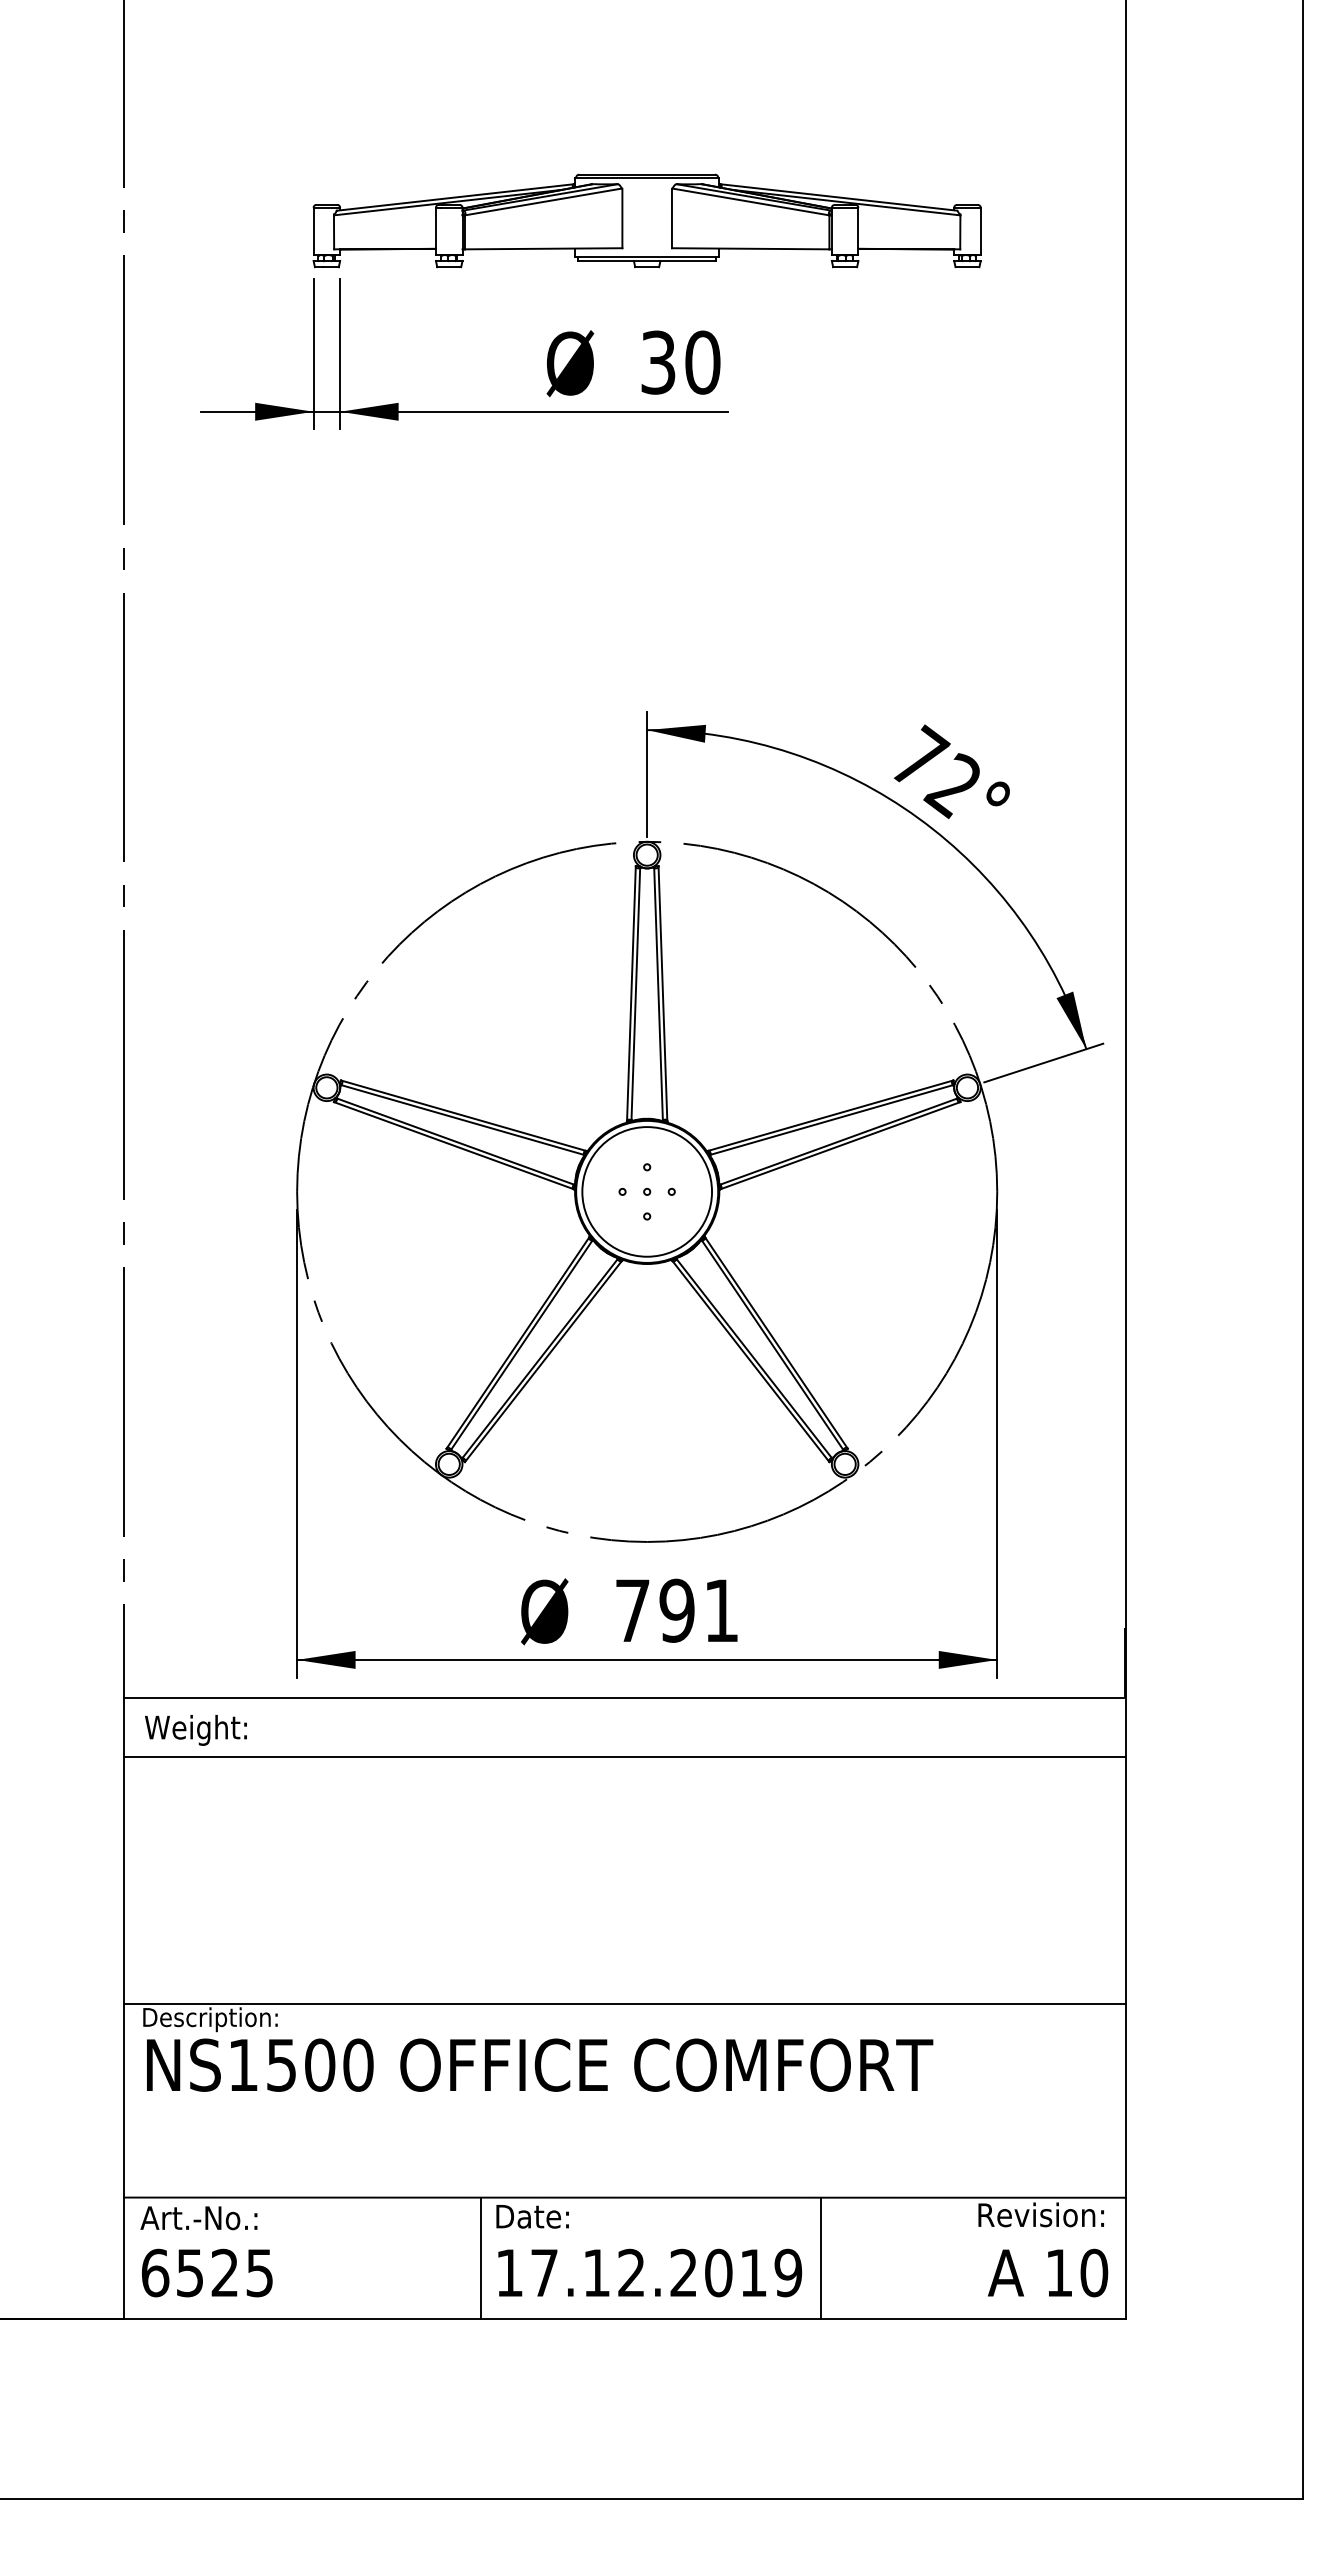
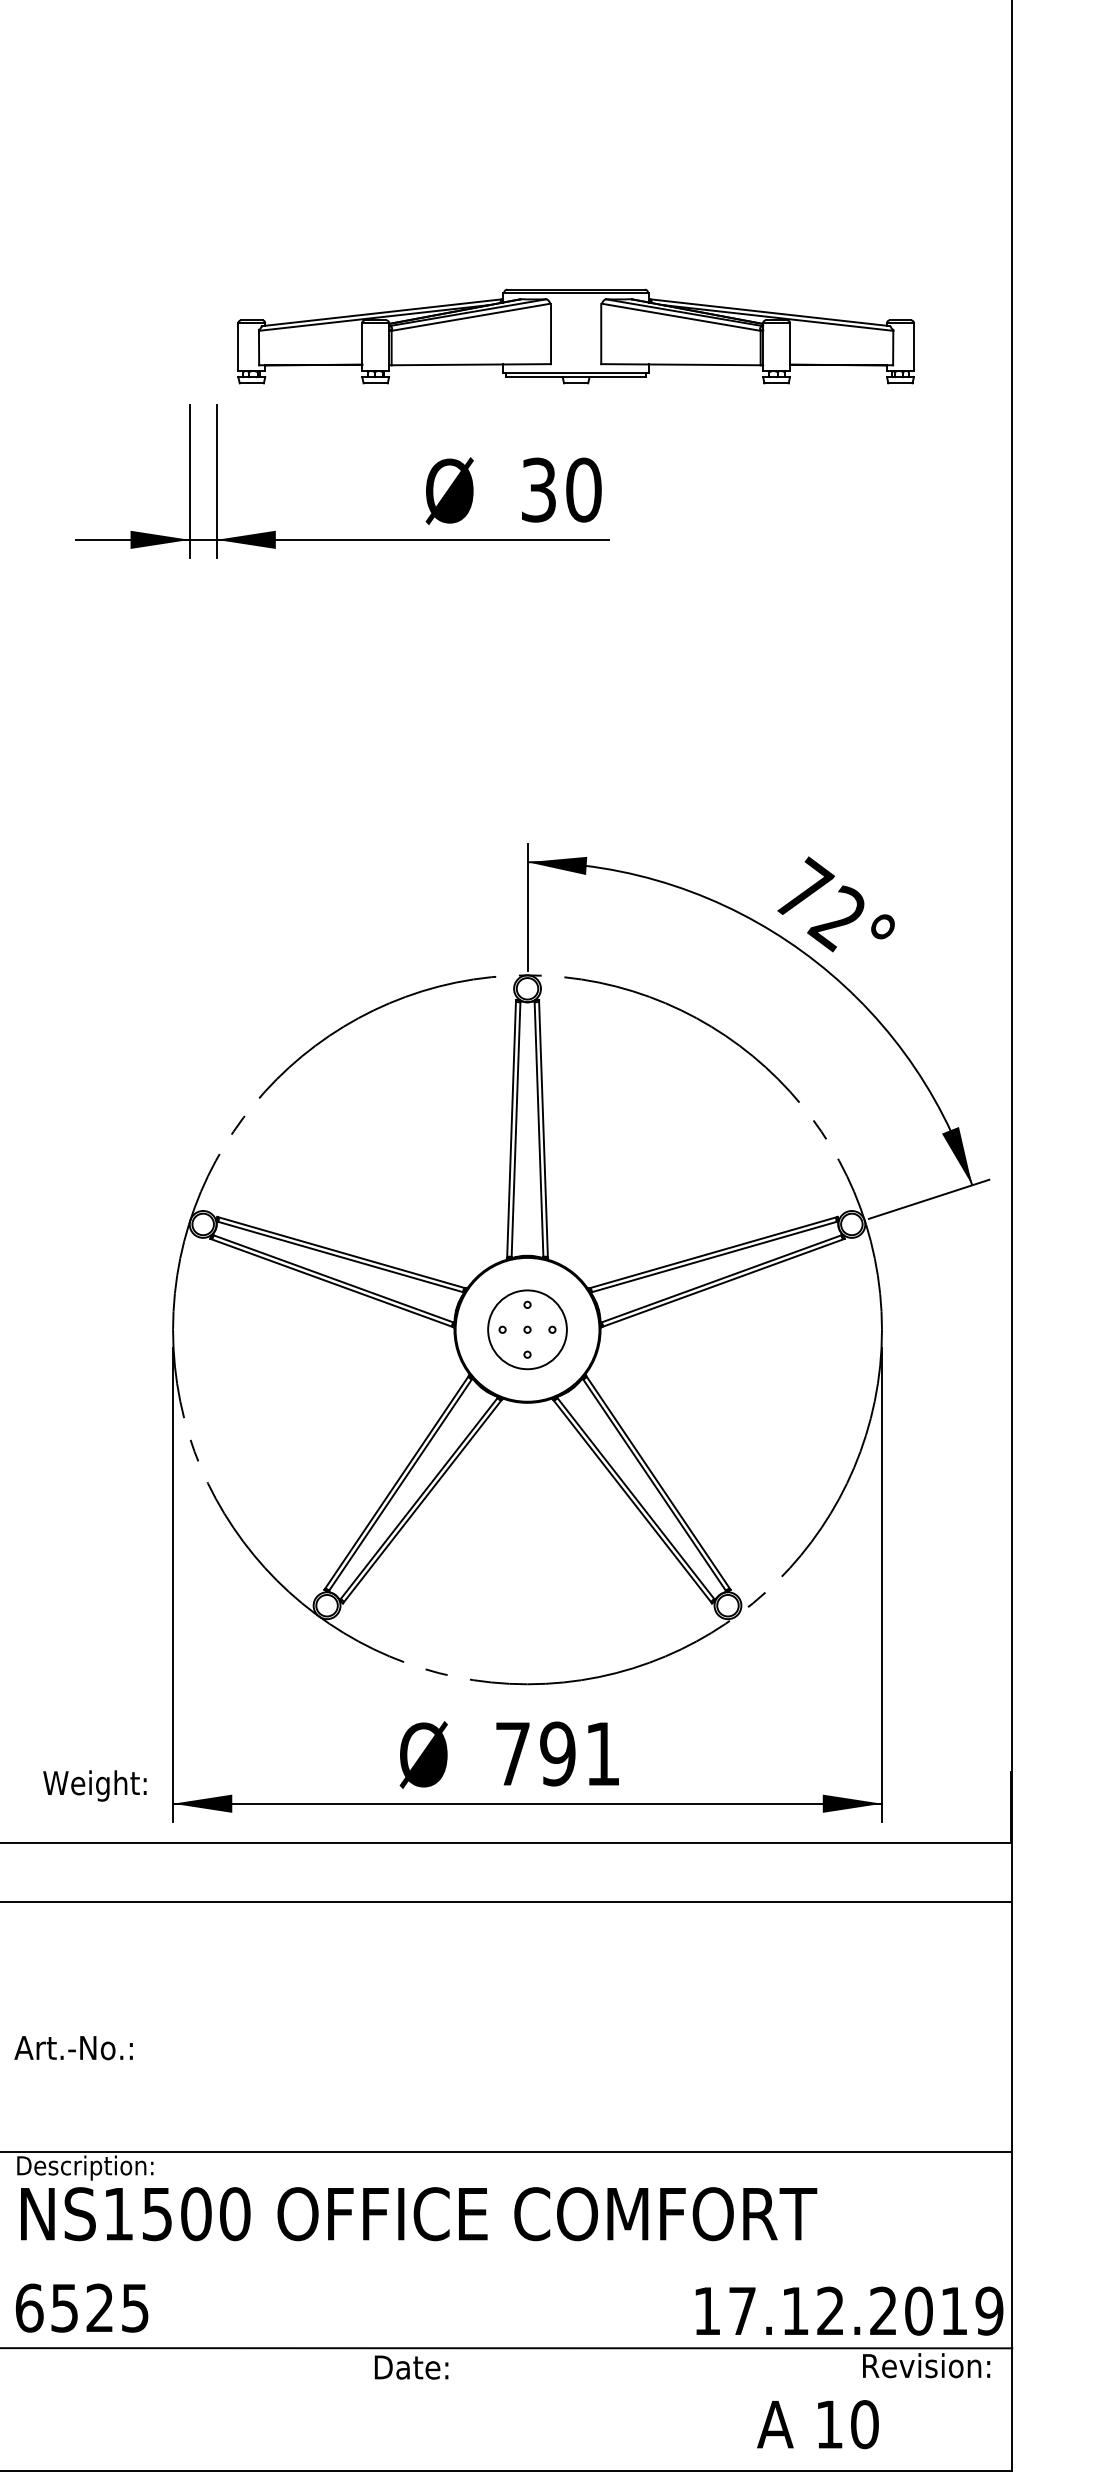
part: (646, 220) -> (575, 336), moved
circle: (647, 1191) -> (527, 1329), size x0.6
text: (195, 1730) -> (94, 1786), moved
text: (198, 2218) -> (73, 2048), moved
line: (481, 2258) -> (359, 2409), removed
line: (820, 2258) -> (703, 2409), removed
text: (207, 2272) -> (82, 2307), moved
text: (650, 2272) -> (849, 2310), moved
text: (1048, 2272) -> (818, 2424), moved

